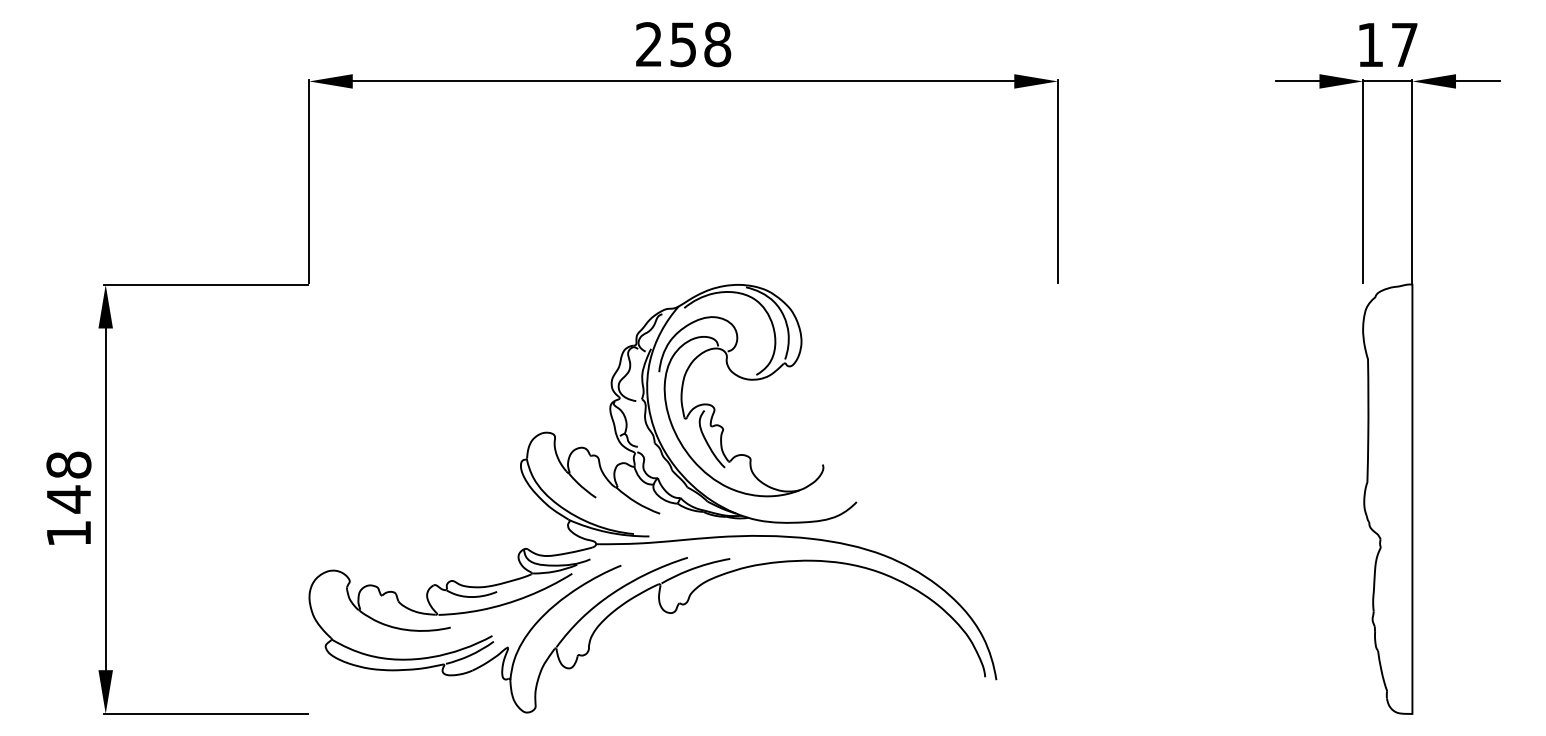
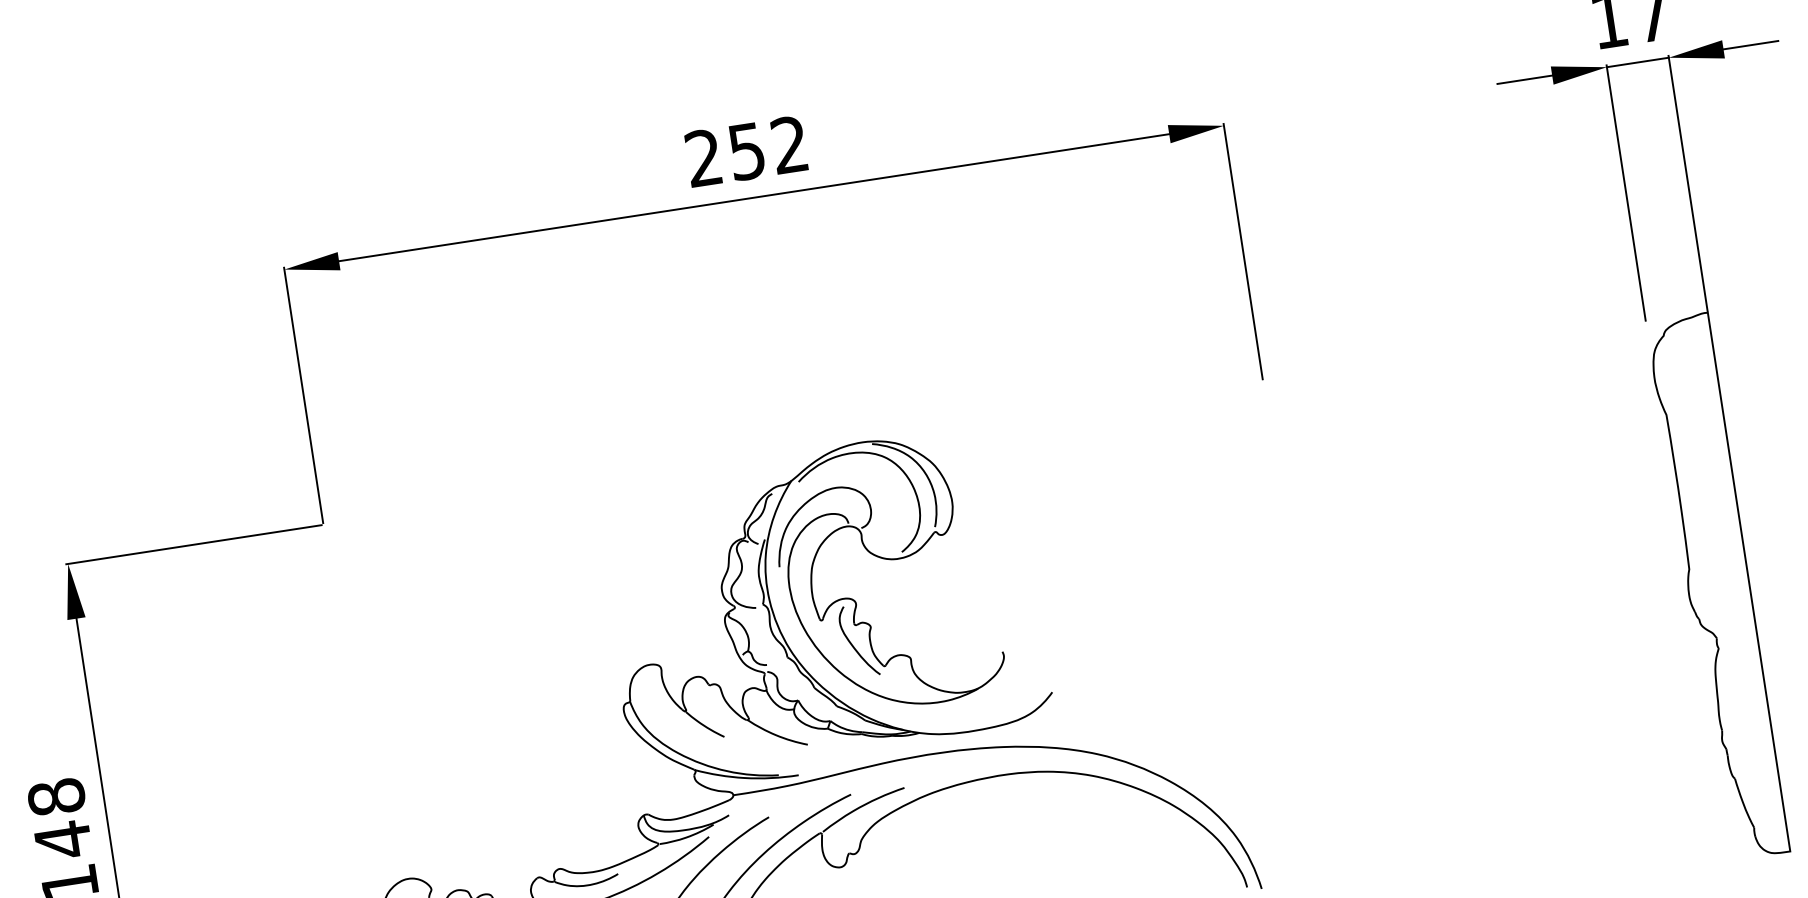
text: (717, 44) -> (789, 144), 258 -> 252

